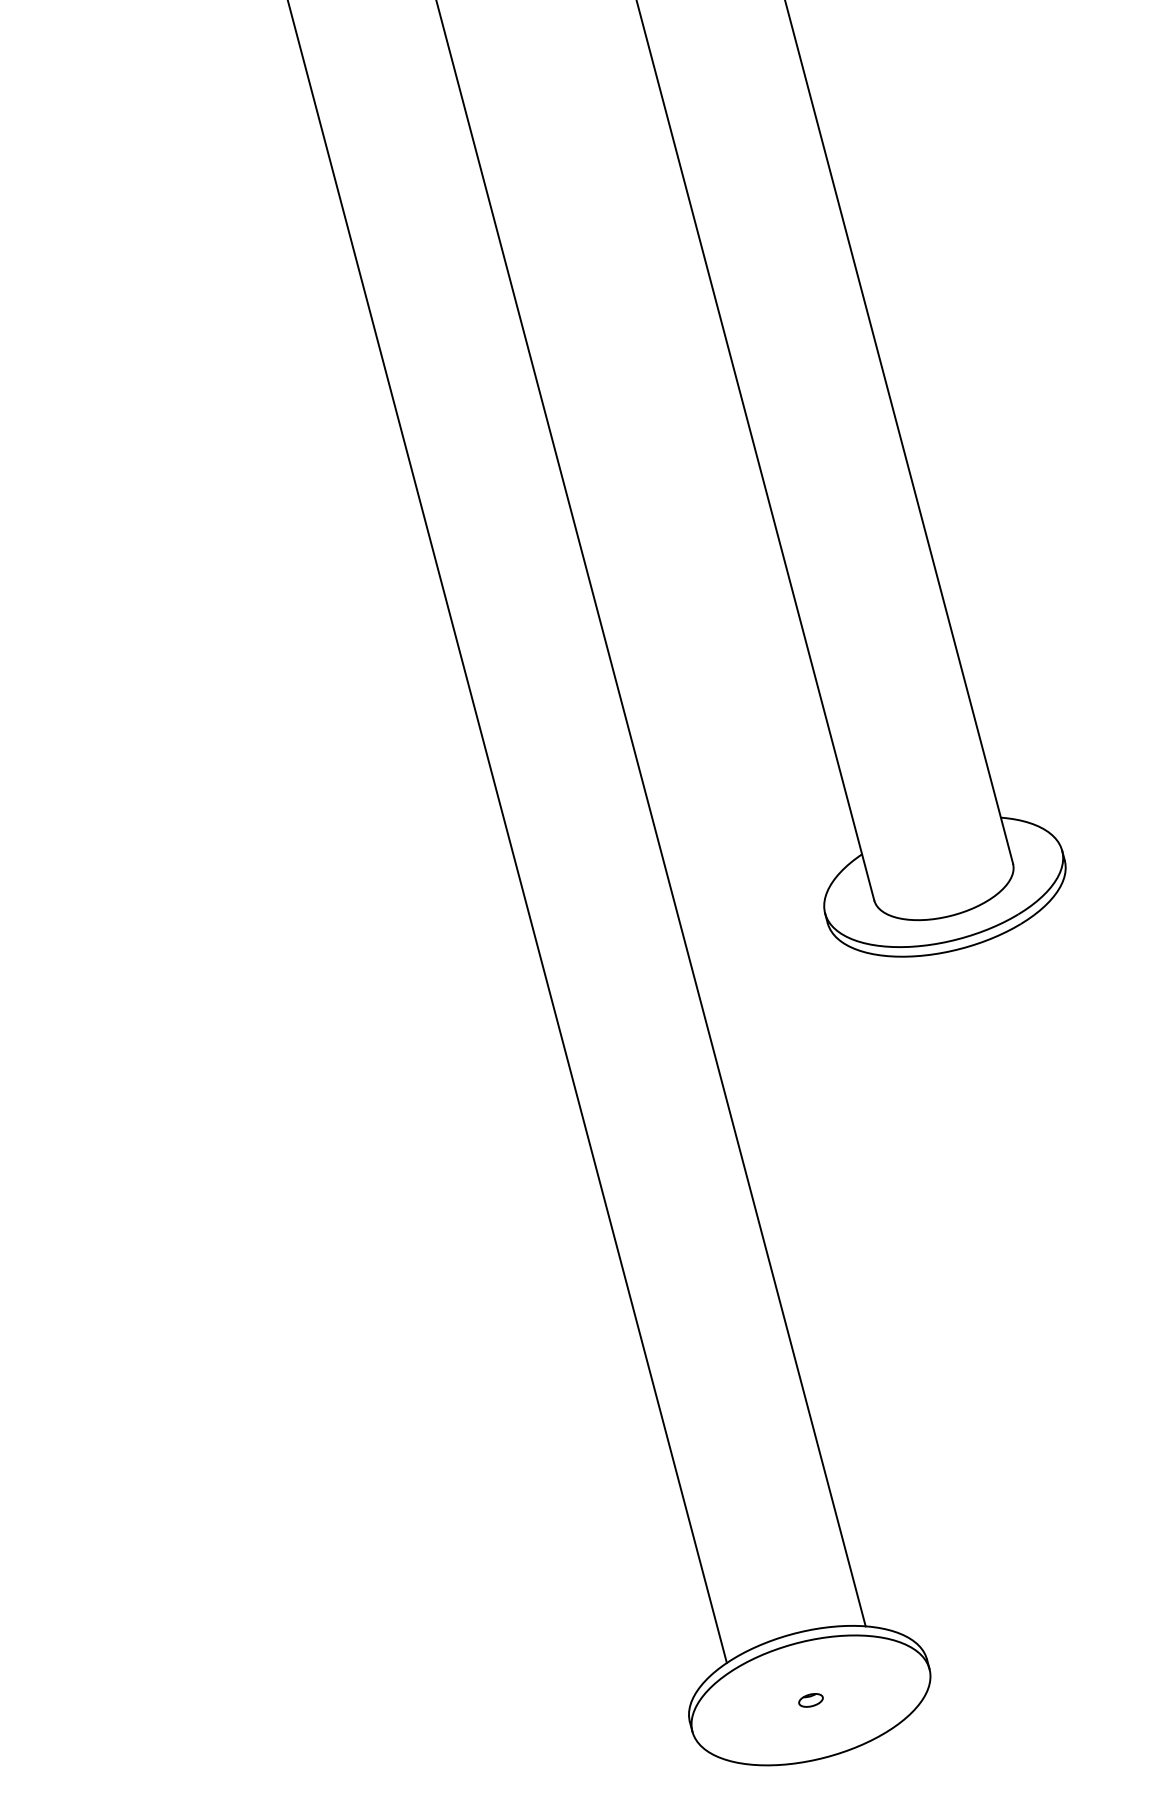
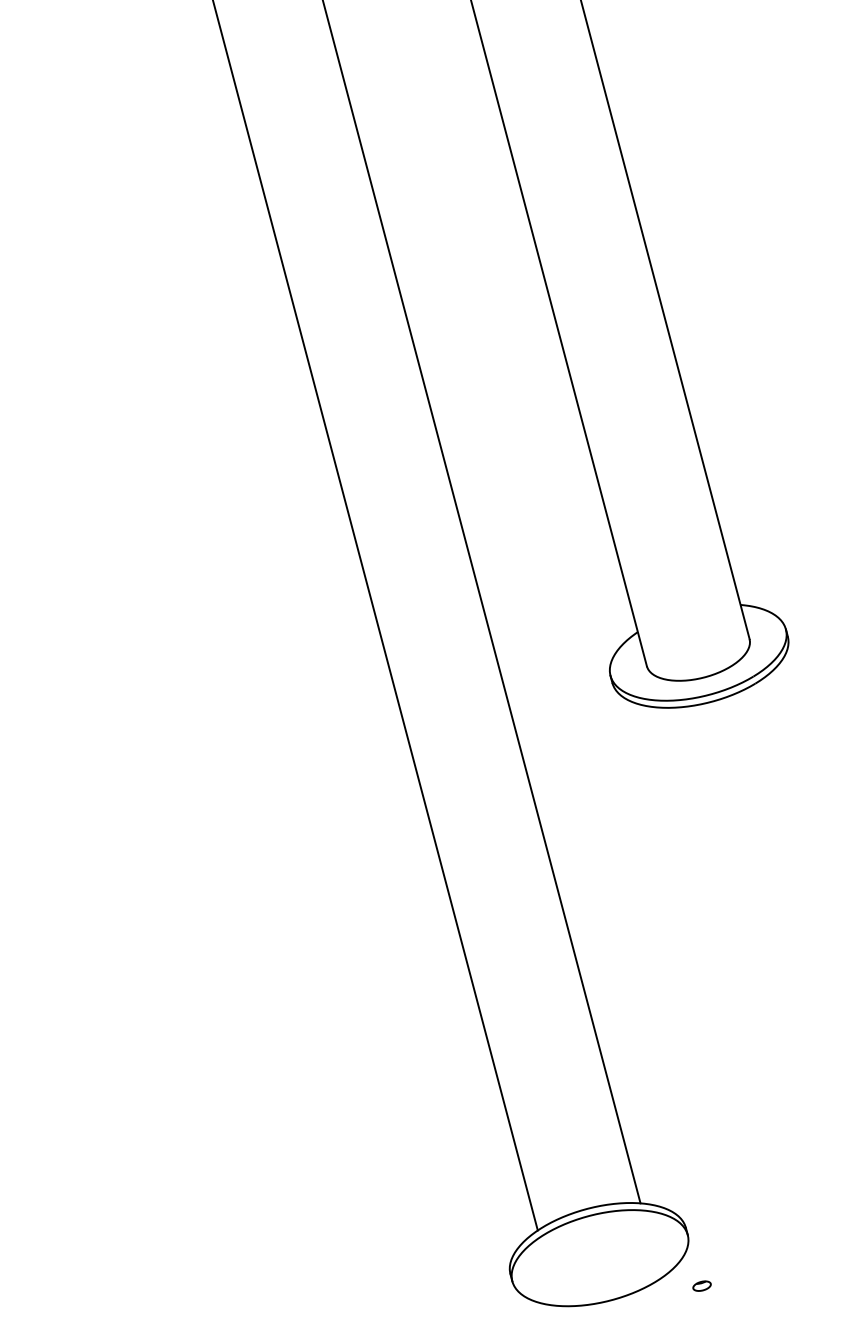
part: (810, 1699) -> (701, 1285), moved

